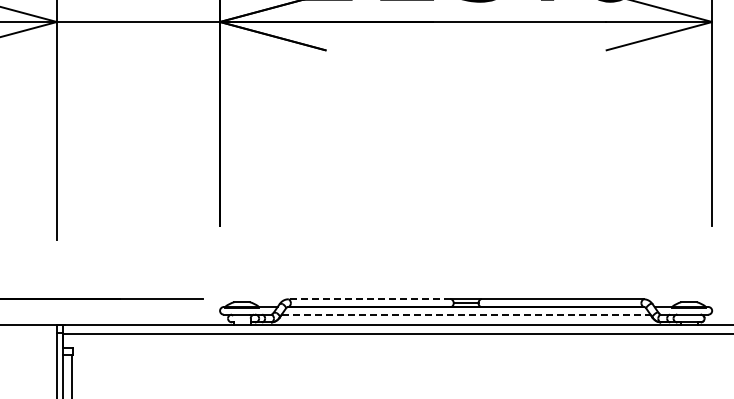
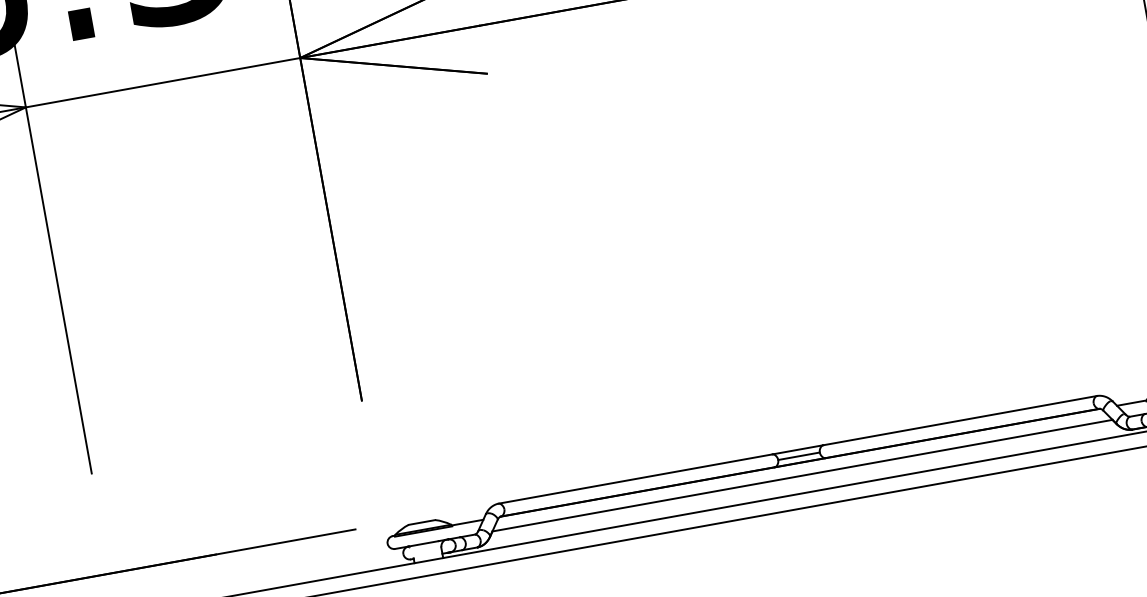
line: (369, 299) -> (635, 479), dashed -> solid
line: (466, 314) -> (803, 475), dashed -> solid

